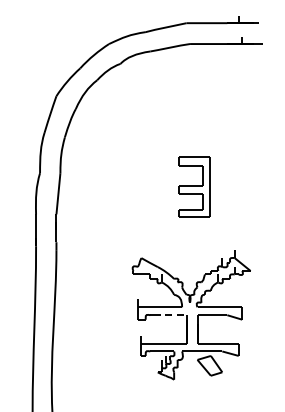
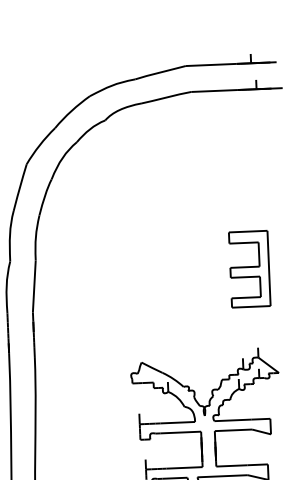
part: (194, 186) -> (249, 268), moved
line: (170, 315) -> (181, 432), dashed -> solid

